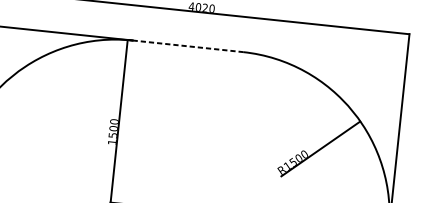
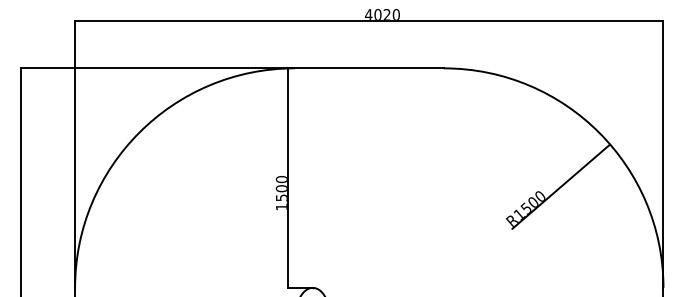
line: (188, 46) -> (369, 68), dashed -> solid

